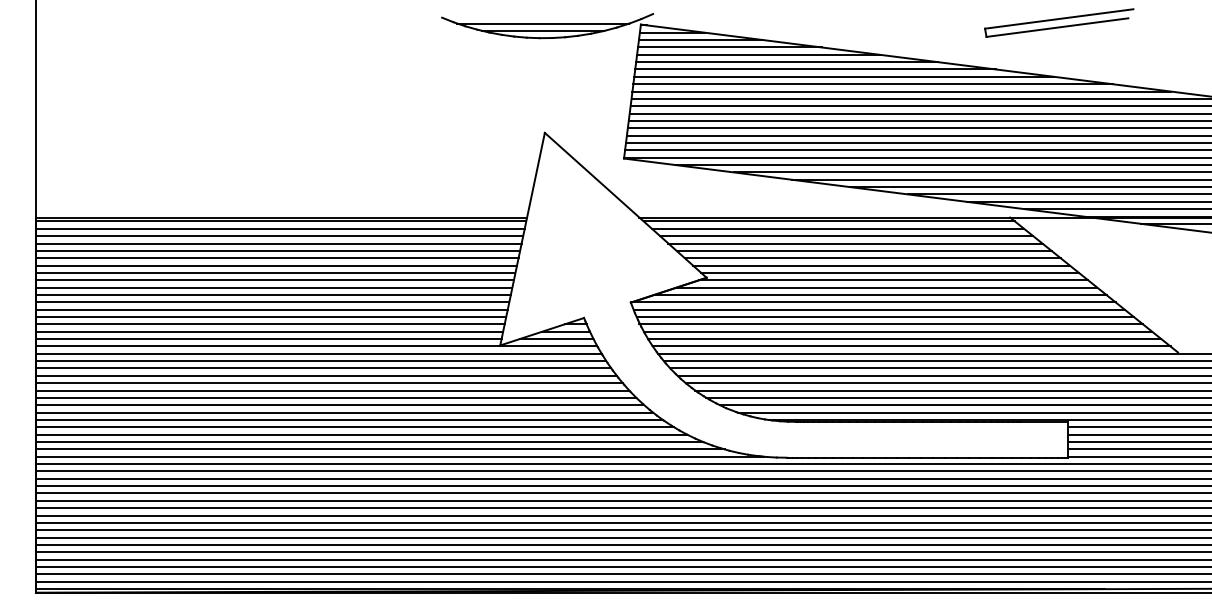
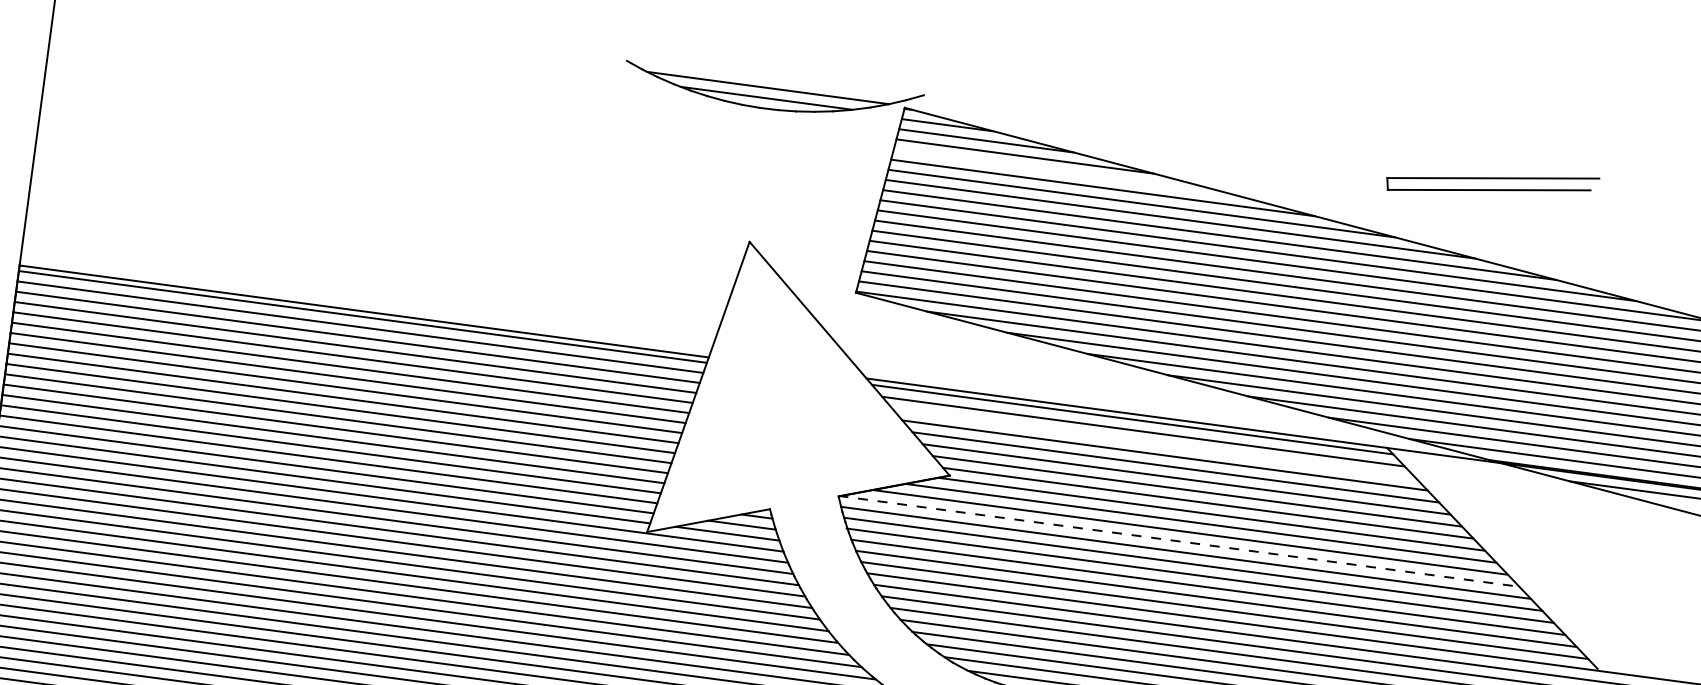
line: (758, 54) -> (1064, 171), removed
line: (846, 236) -> (1153, 443), removed
line: (873, 302) -> (1179, 541), solid -> dashed

